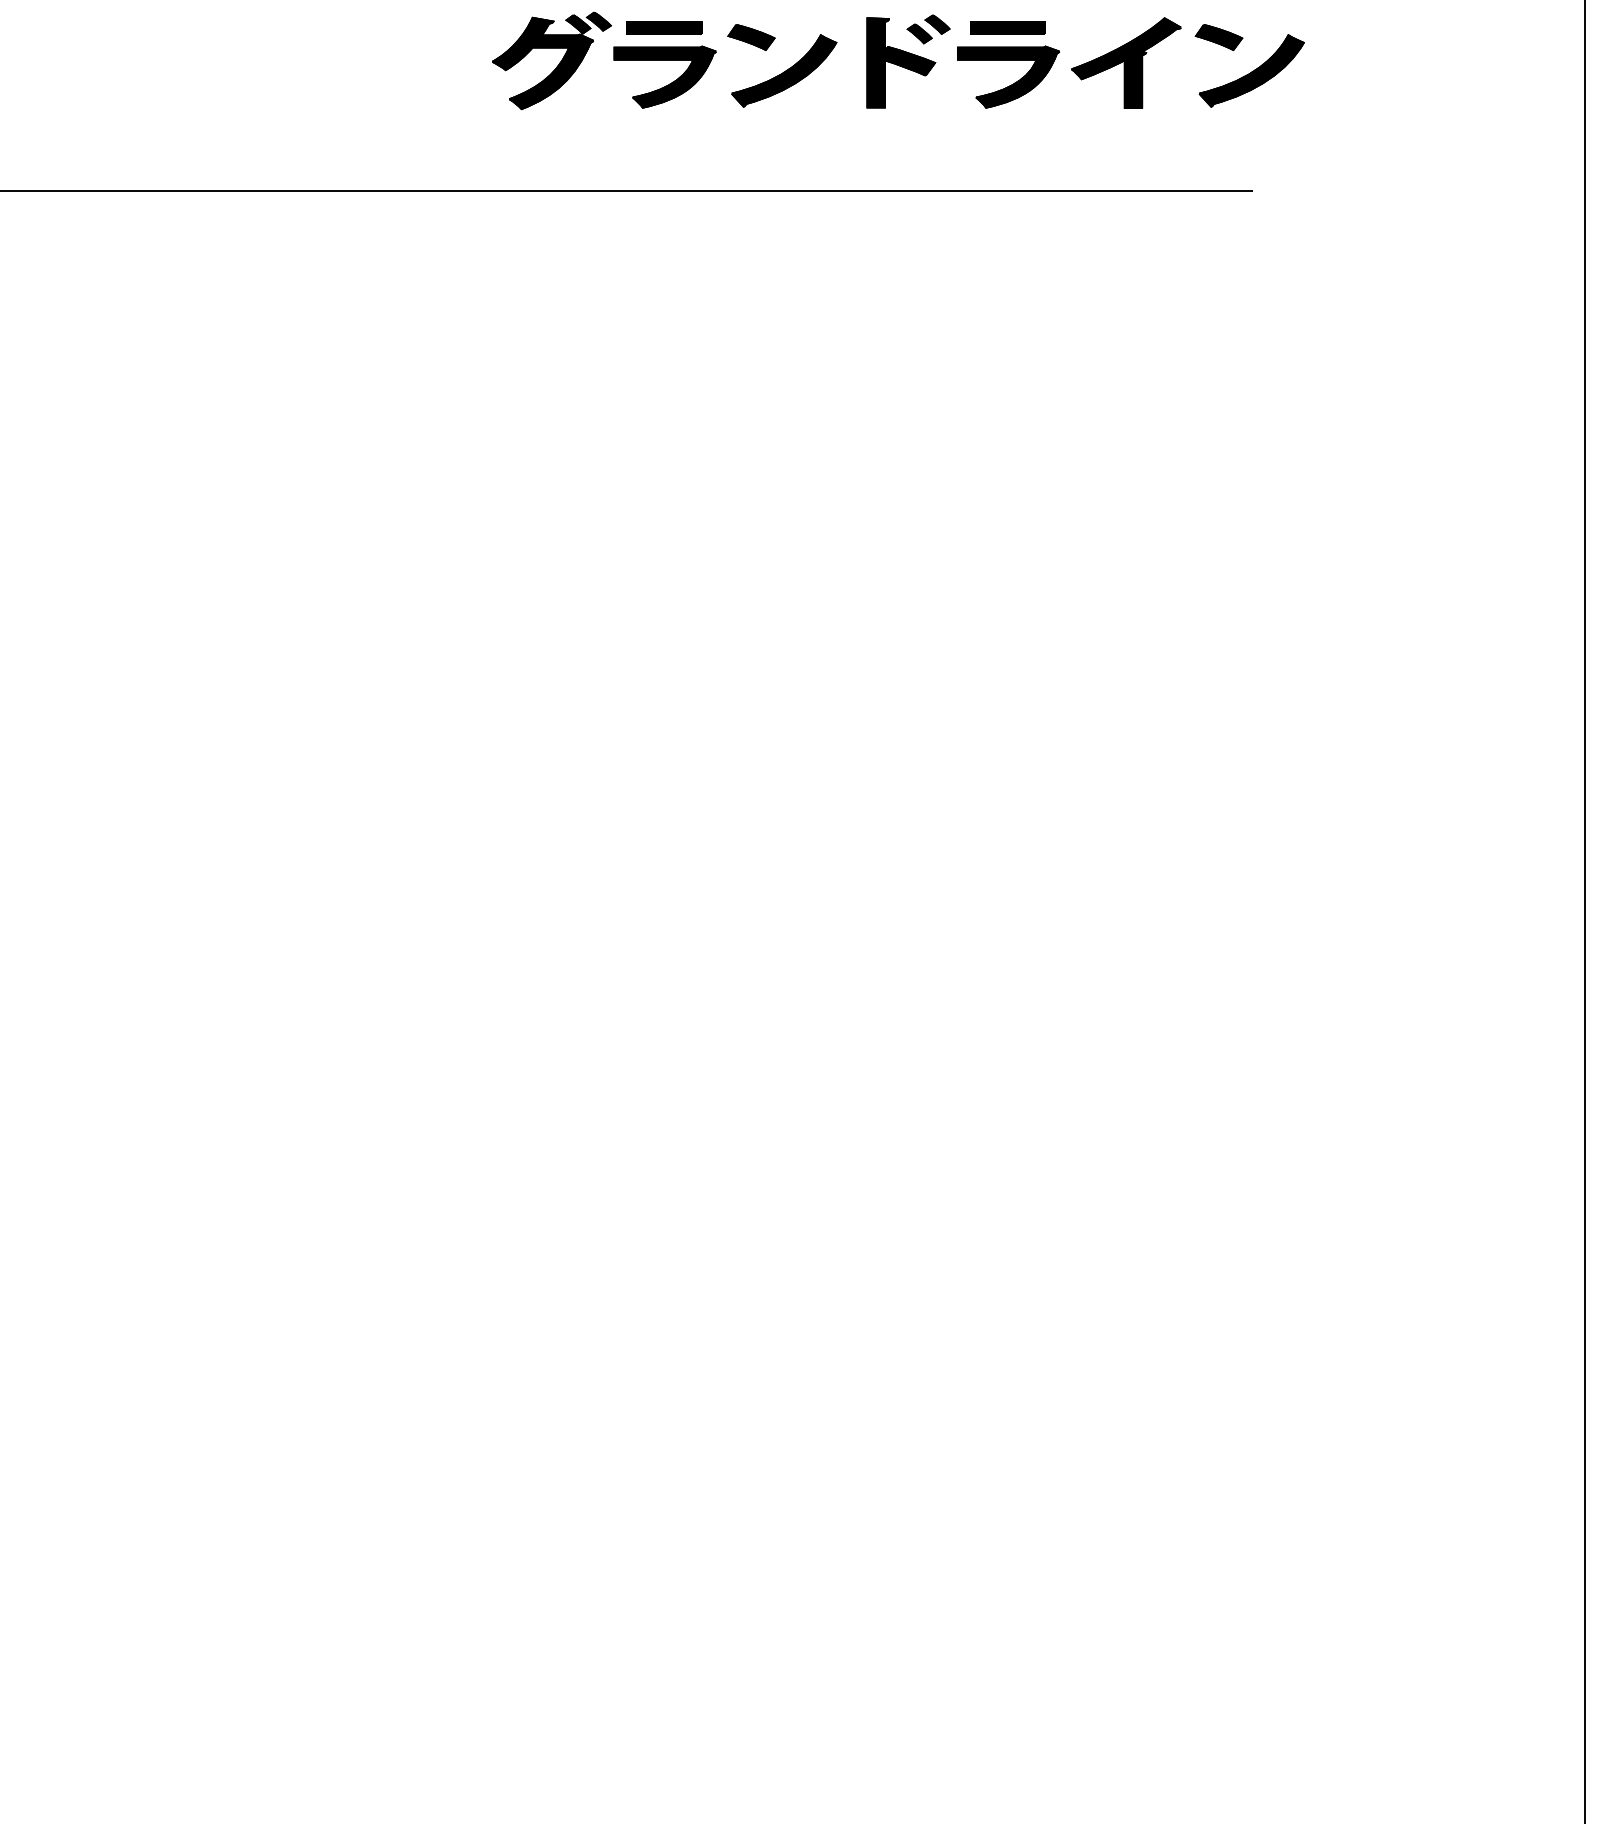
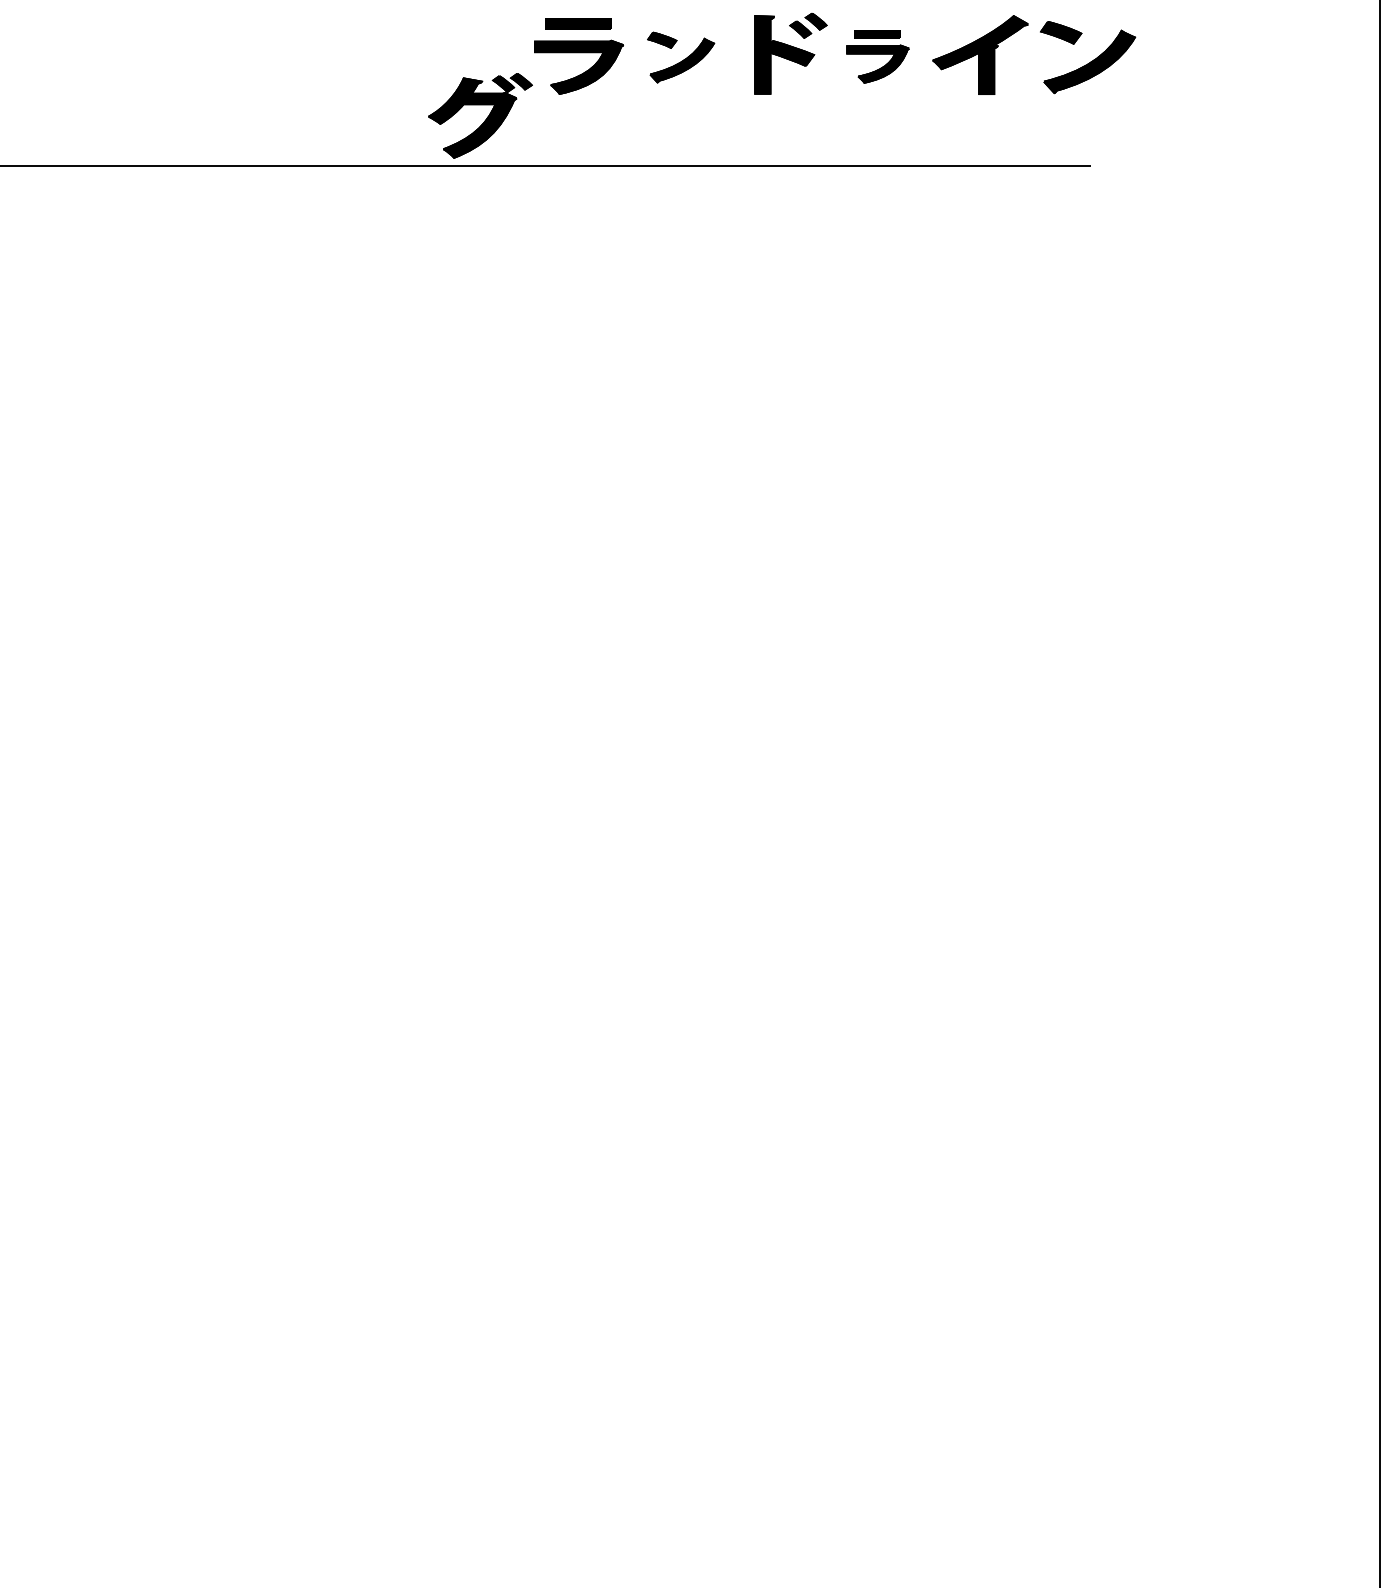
part: (1008, 64) -> (877, 56), size x0.7
part: (557, 65) -> (485, 119), moved
part: (782, 65) -> (681, 57), size x0.7

